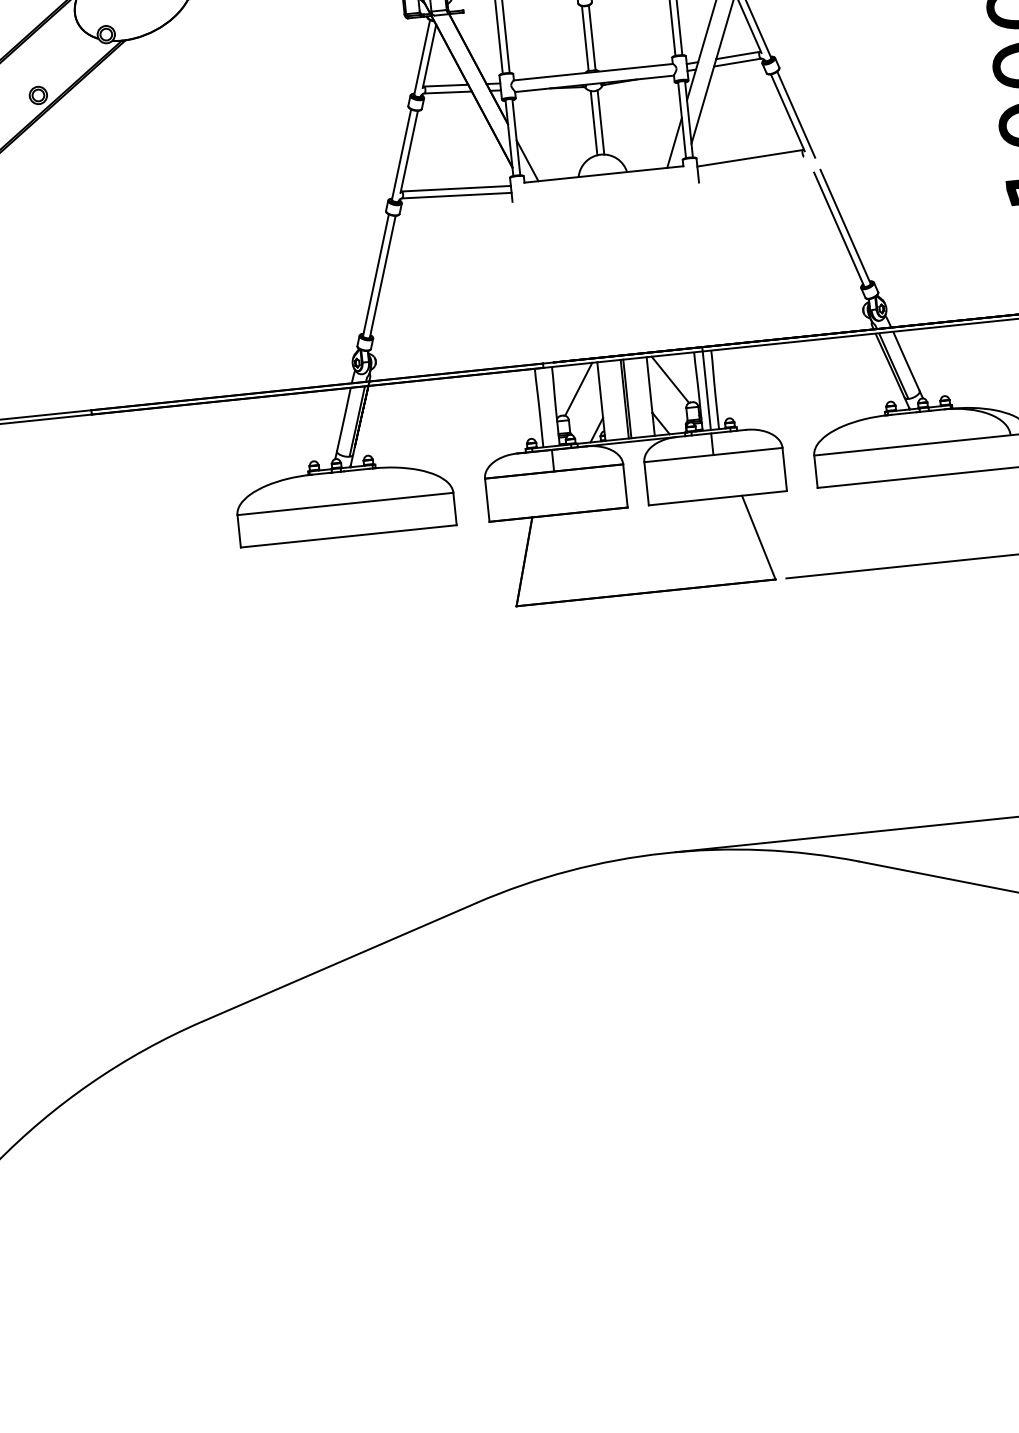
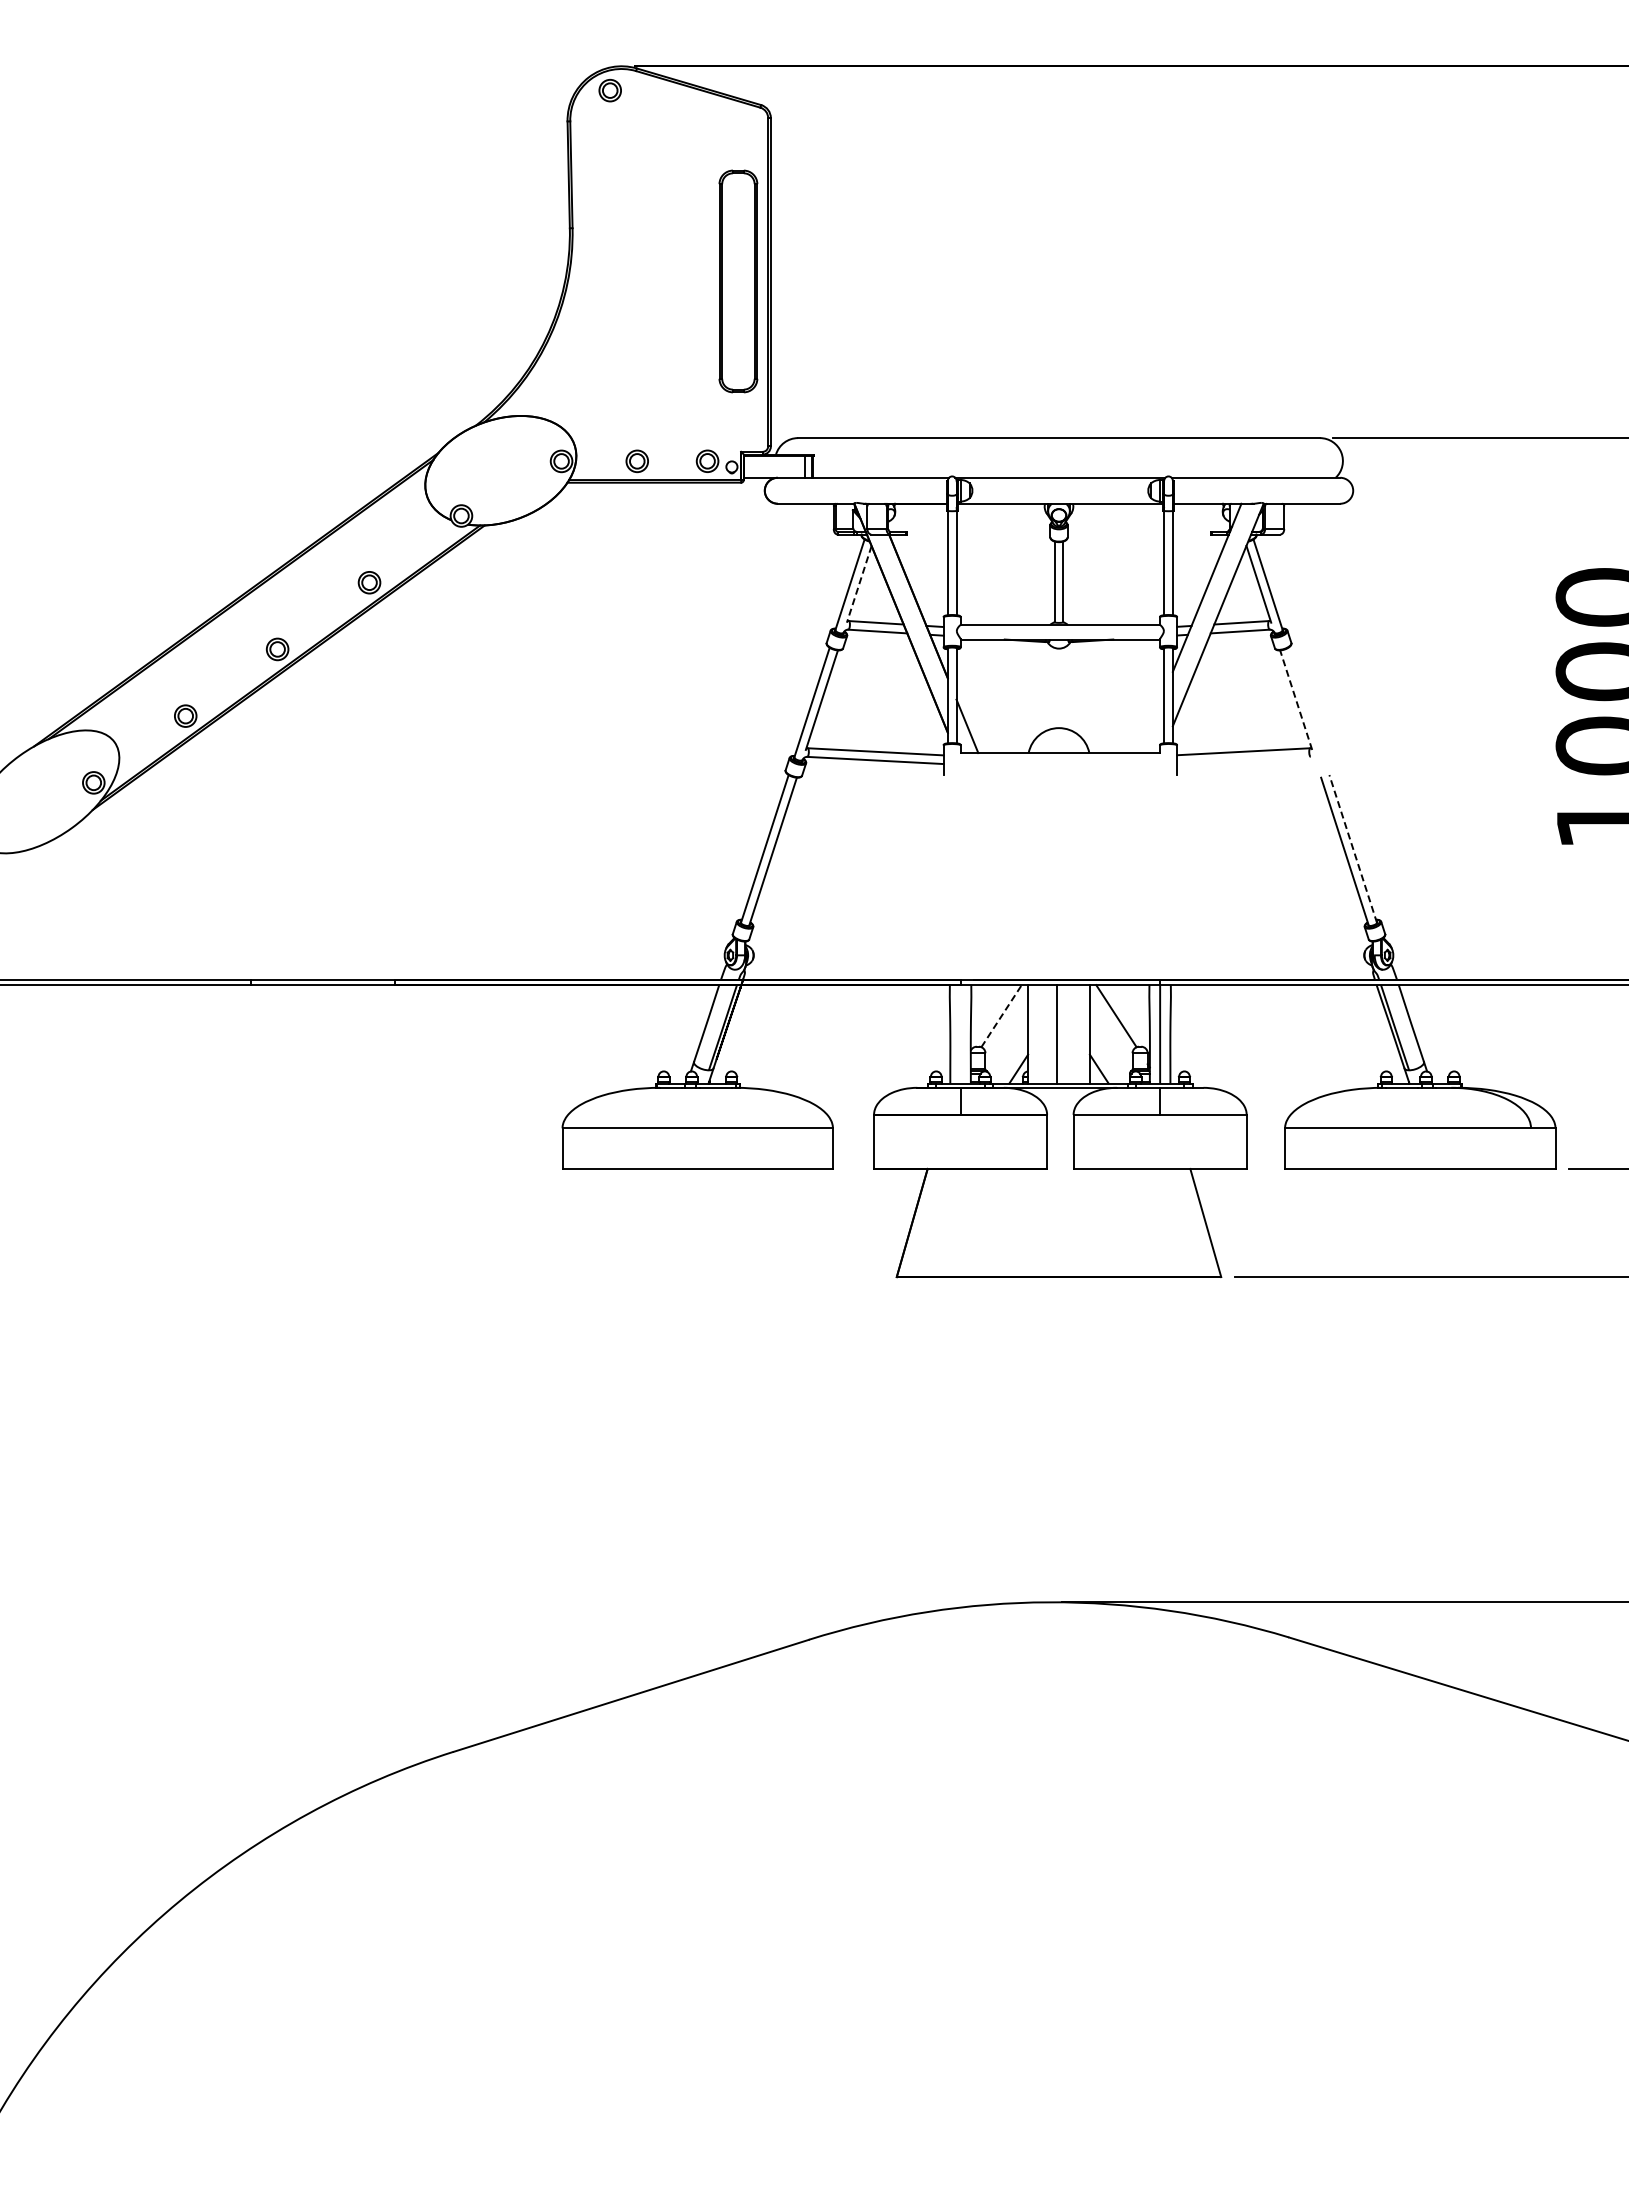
line: (429, 56) -> (859, 584), solid -> dashed
line: (788, 112) -> (1296, 699), solid -> dashed
line: (796, 114) -> (1306, 703), removed
line: (601, 121) -> (1063, 687), removed
line: (593, 122) -> (1054, 687), removed
line: (674, 143) -> (1151, 723), removed
line: (845, 227) -> (1353, 849), solid -> dashed
line: (578, 388) -> (1001, 1015), solid -> dashed
line: (627, 399) -> (1060, 1034), removed

